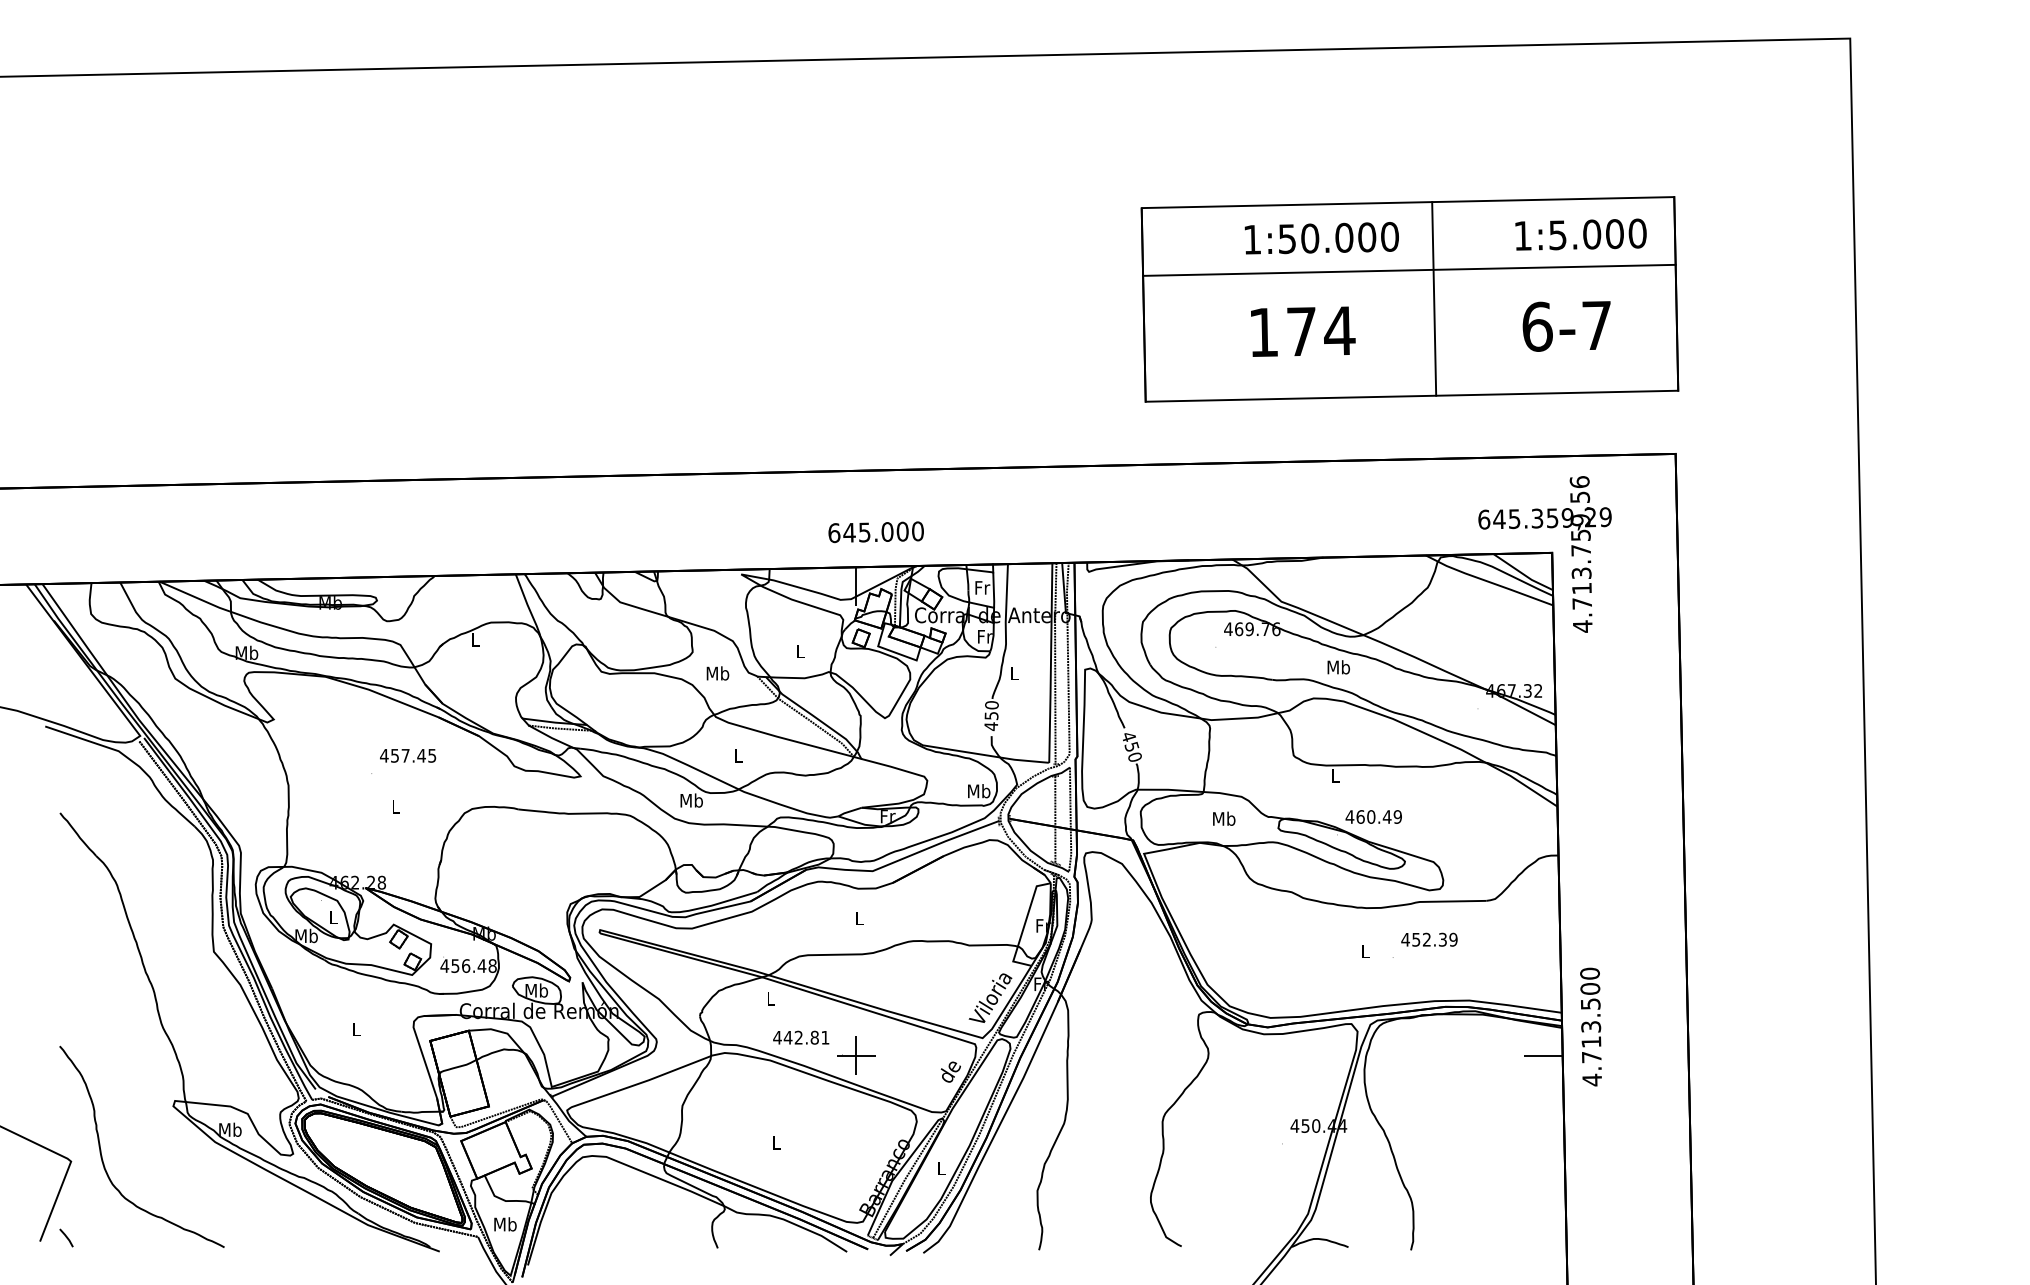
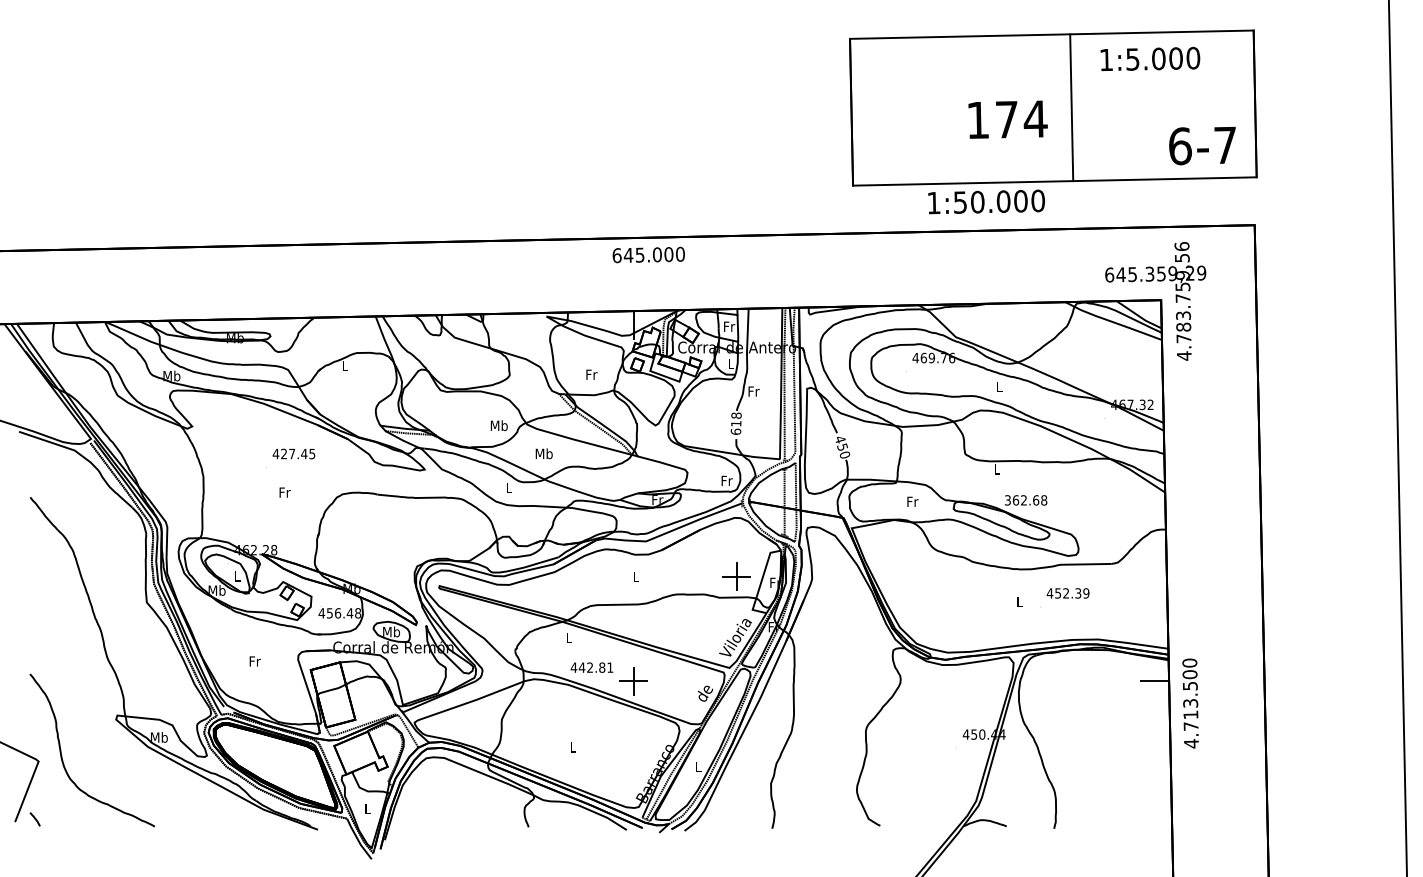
text: (1580, 234) -> (1150, 58), moved
text: (1321, 238) -> (986, 202), moved
line: (1409, 269) -> (1053, 85), removed
text: (1566, 326) -> (1202, 146), moved
text: (1303, 331) -> (1008, 119), moved
text: (875, 532) -> (648, 255), moved
text: (1581, 588) -> (1183, 327), 4.713.759,56 -> 4.783.759,56
text: (985, 636) -> (731, 363), Fr -> L
text: (800, 651) -> (591, 374), L -> Fr
text: (1338, 667) -> (999, 387), Mb -> L
text: (717, 673) -> (498, 425), moved
text: (1014, 673) -> (753, 391), L -> Fr
text: (991, 716) -> (736, 424), 450 -> 618
text: (394, 755) -> (283, 453), 457.45 -> 427.45
text: (738, 755) -> (544, 453), L -> Mb
text: (979, 791) -> (727, 481), Mb -> Fr
text: (691, 800) -> (508, 487), Mb -> L
text: (396, 806) -> (285, 492), L -> Fr
text: (1373, 816) -> (1025, 499), 460.49 -> 362.68
text: (1224, 818) -> (912, 501), Mb -> Fr
part: (992, 917) -> (736, 576), added
text: (1590, 1026) -> (1190, 703), moved
text: (356, 1029) -> (254, 661), L -> Fr
text: (505, 1224) -> (367, 809), Mb -> L

